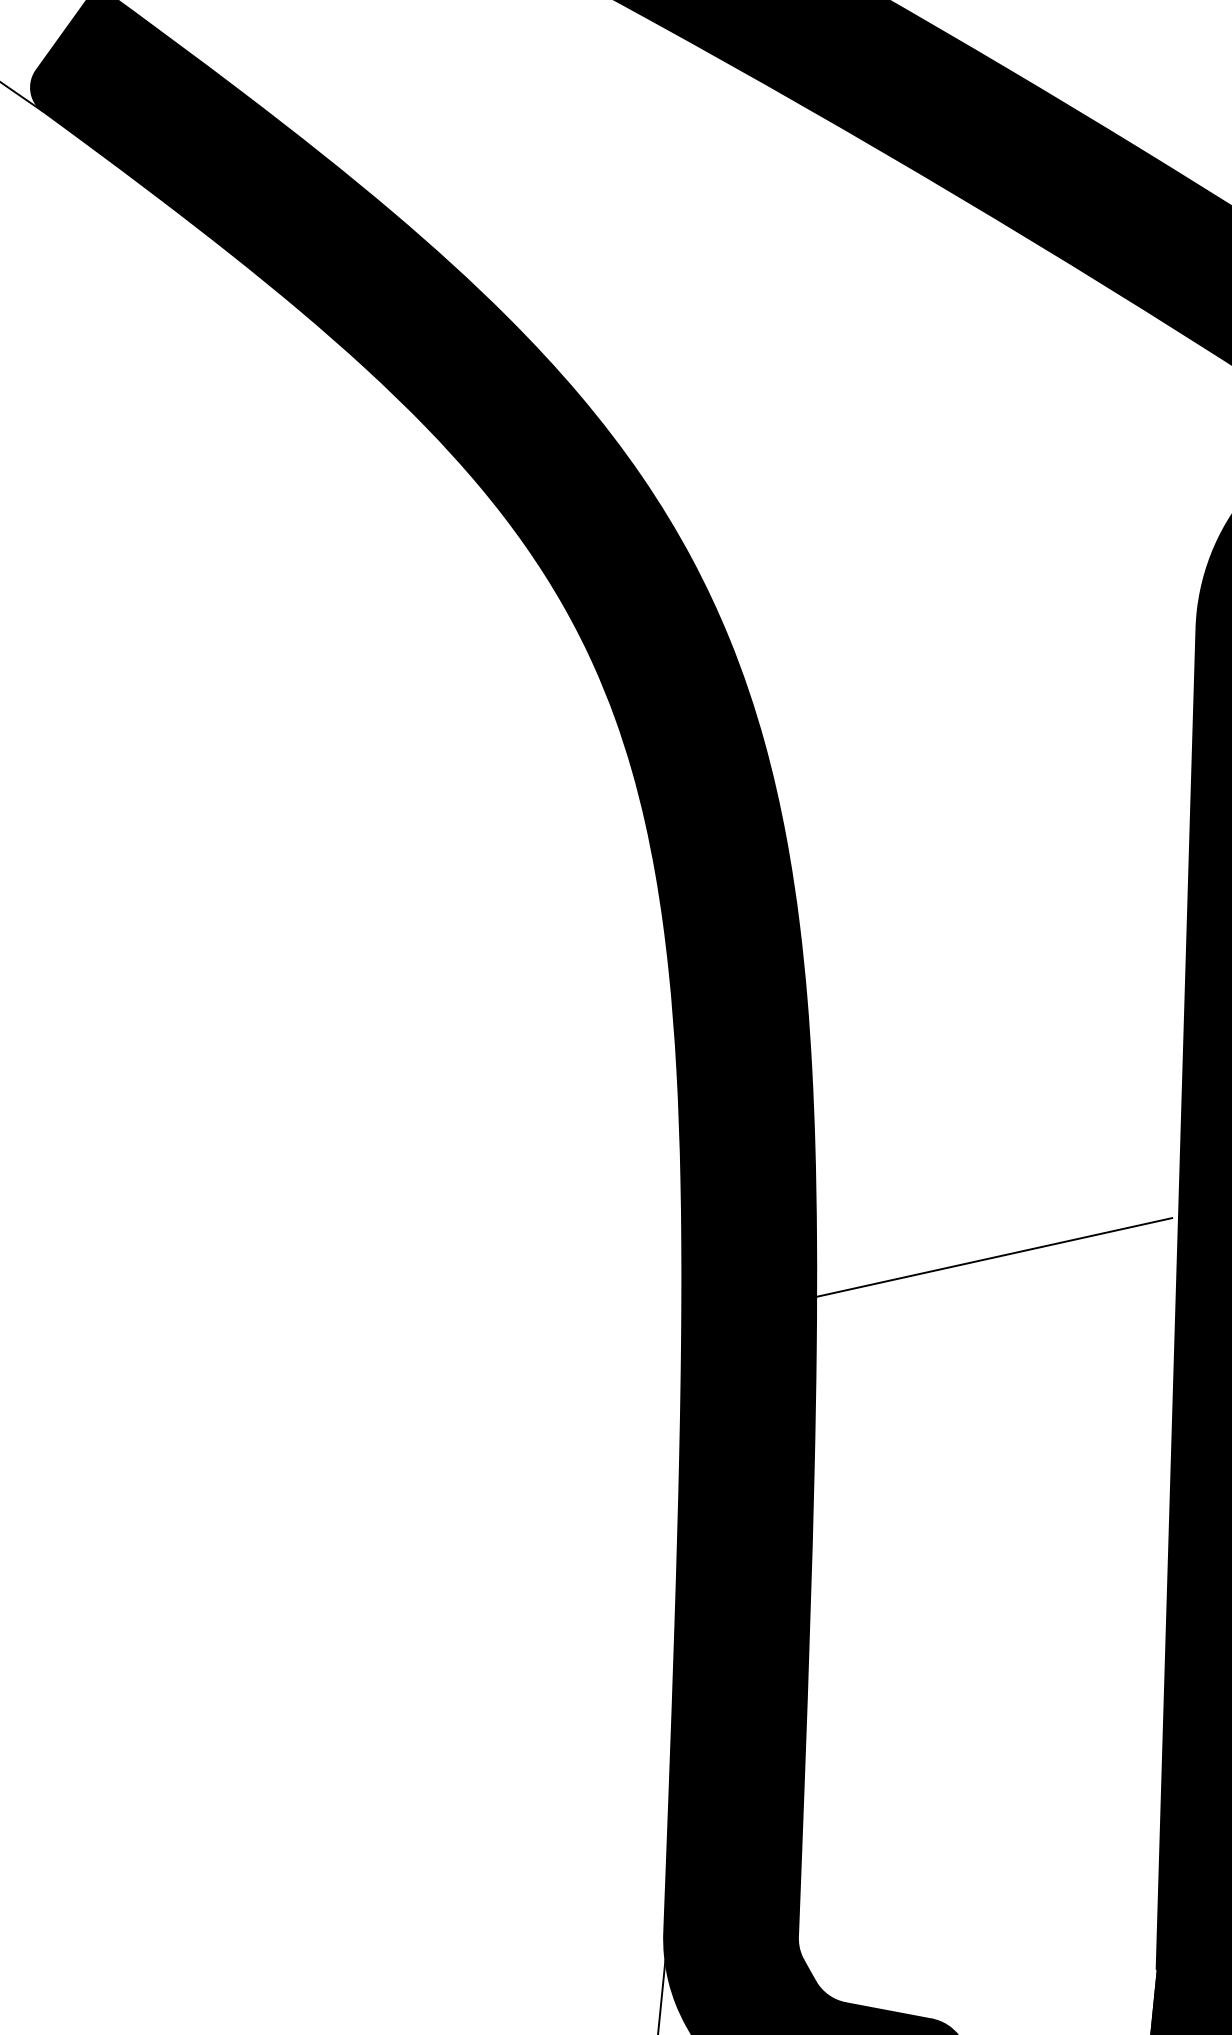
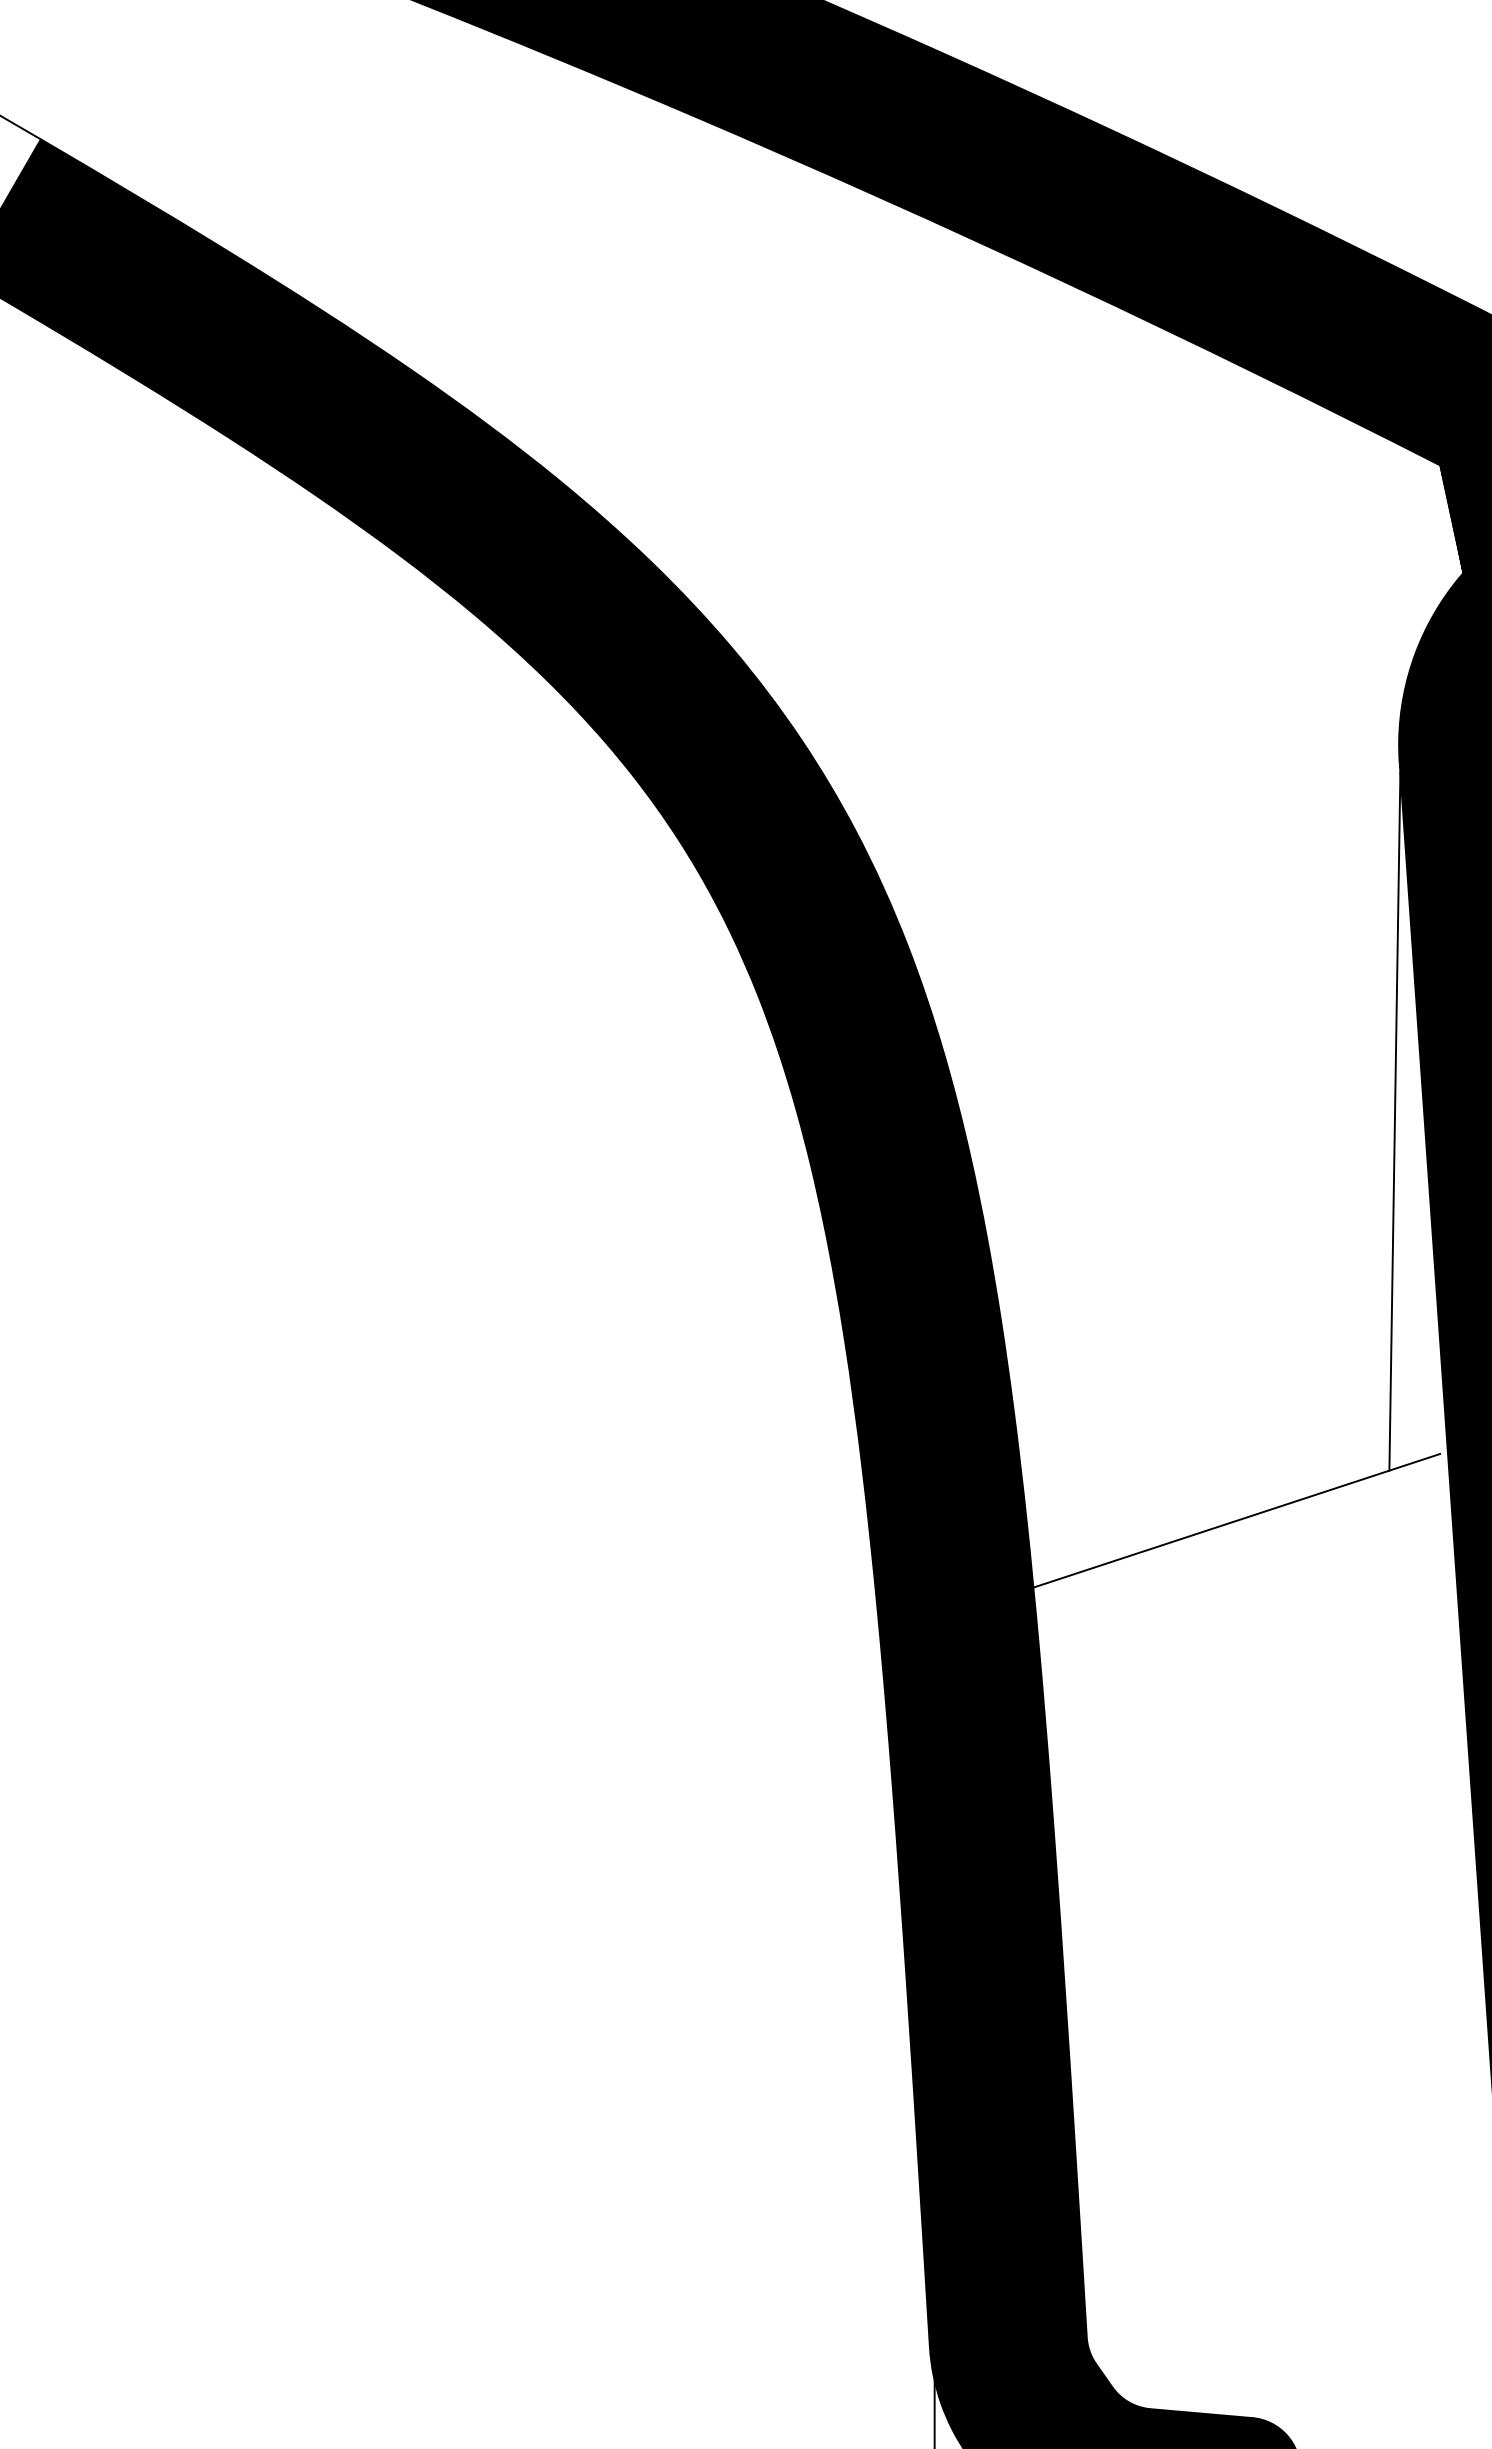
line: (1161, 932) -> (1394, 1121), added

